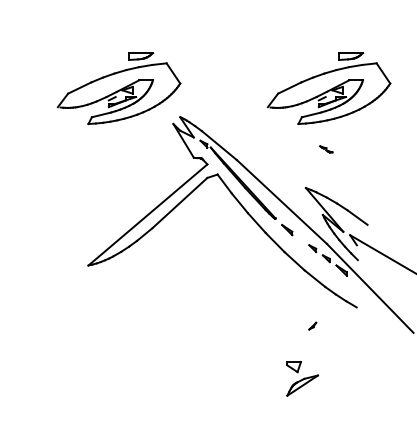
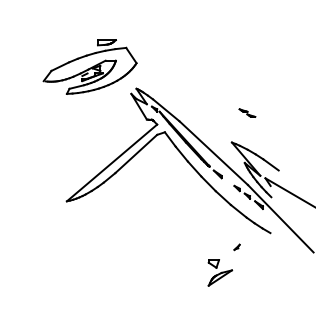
part: (328, 88) -> (249, 66), removed
part: (326, 149) -> (247, 113), size x1.67
part: (302, 378) -> (220, 272), moved

